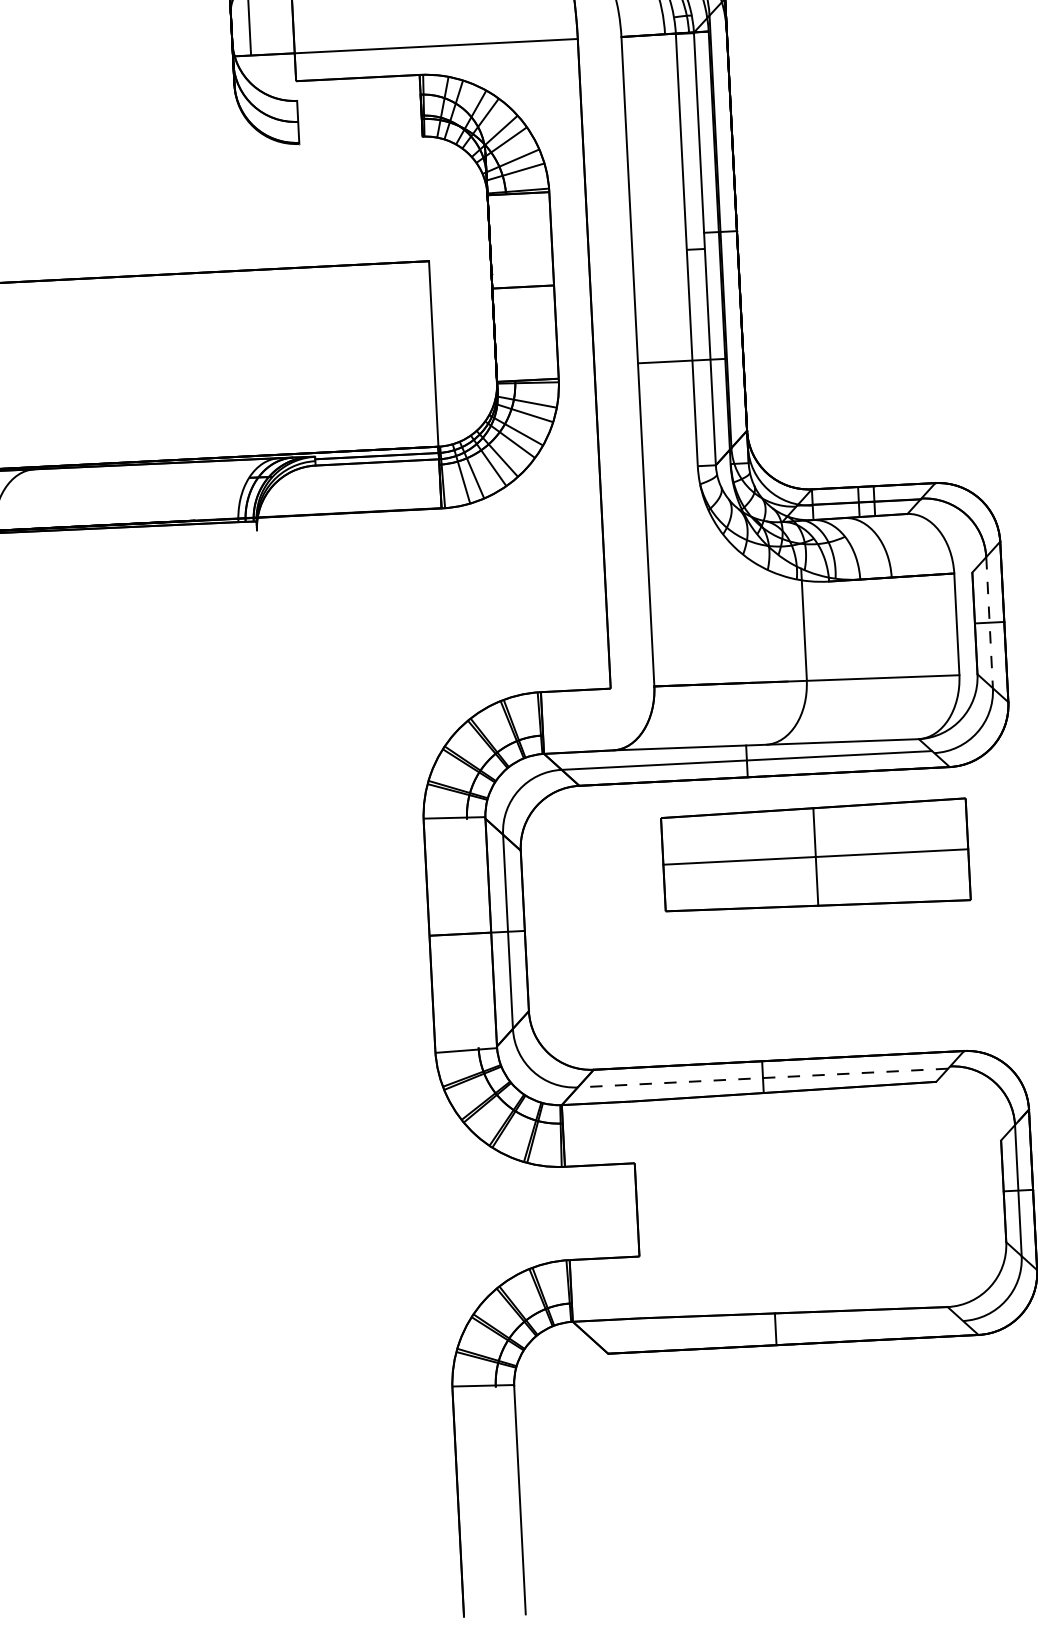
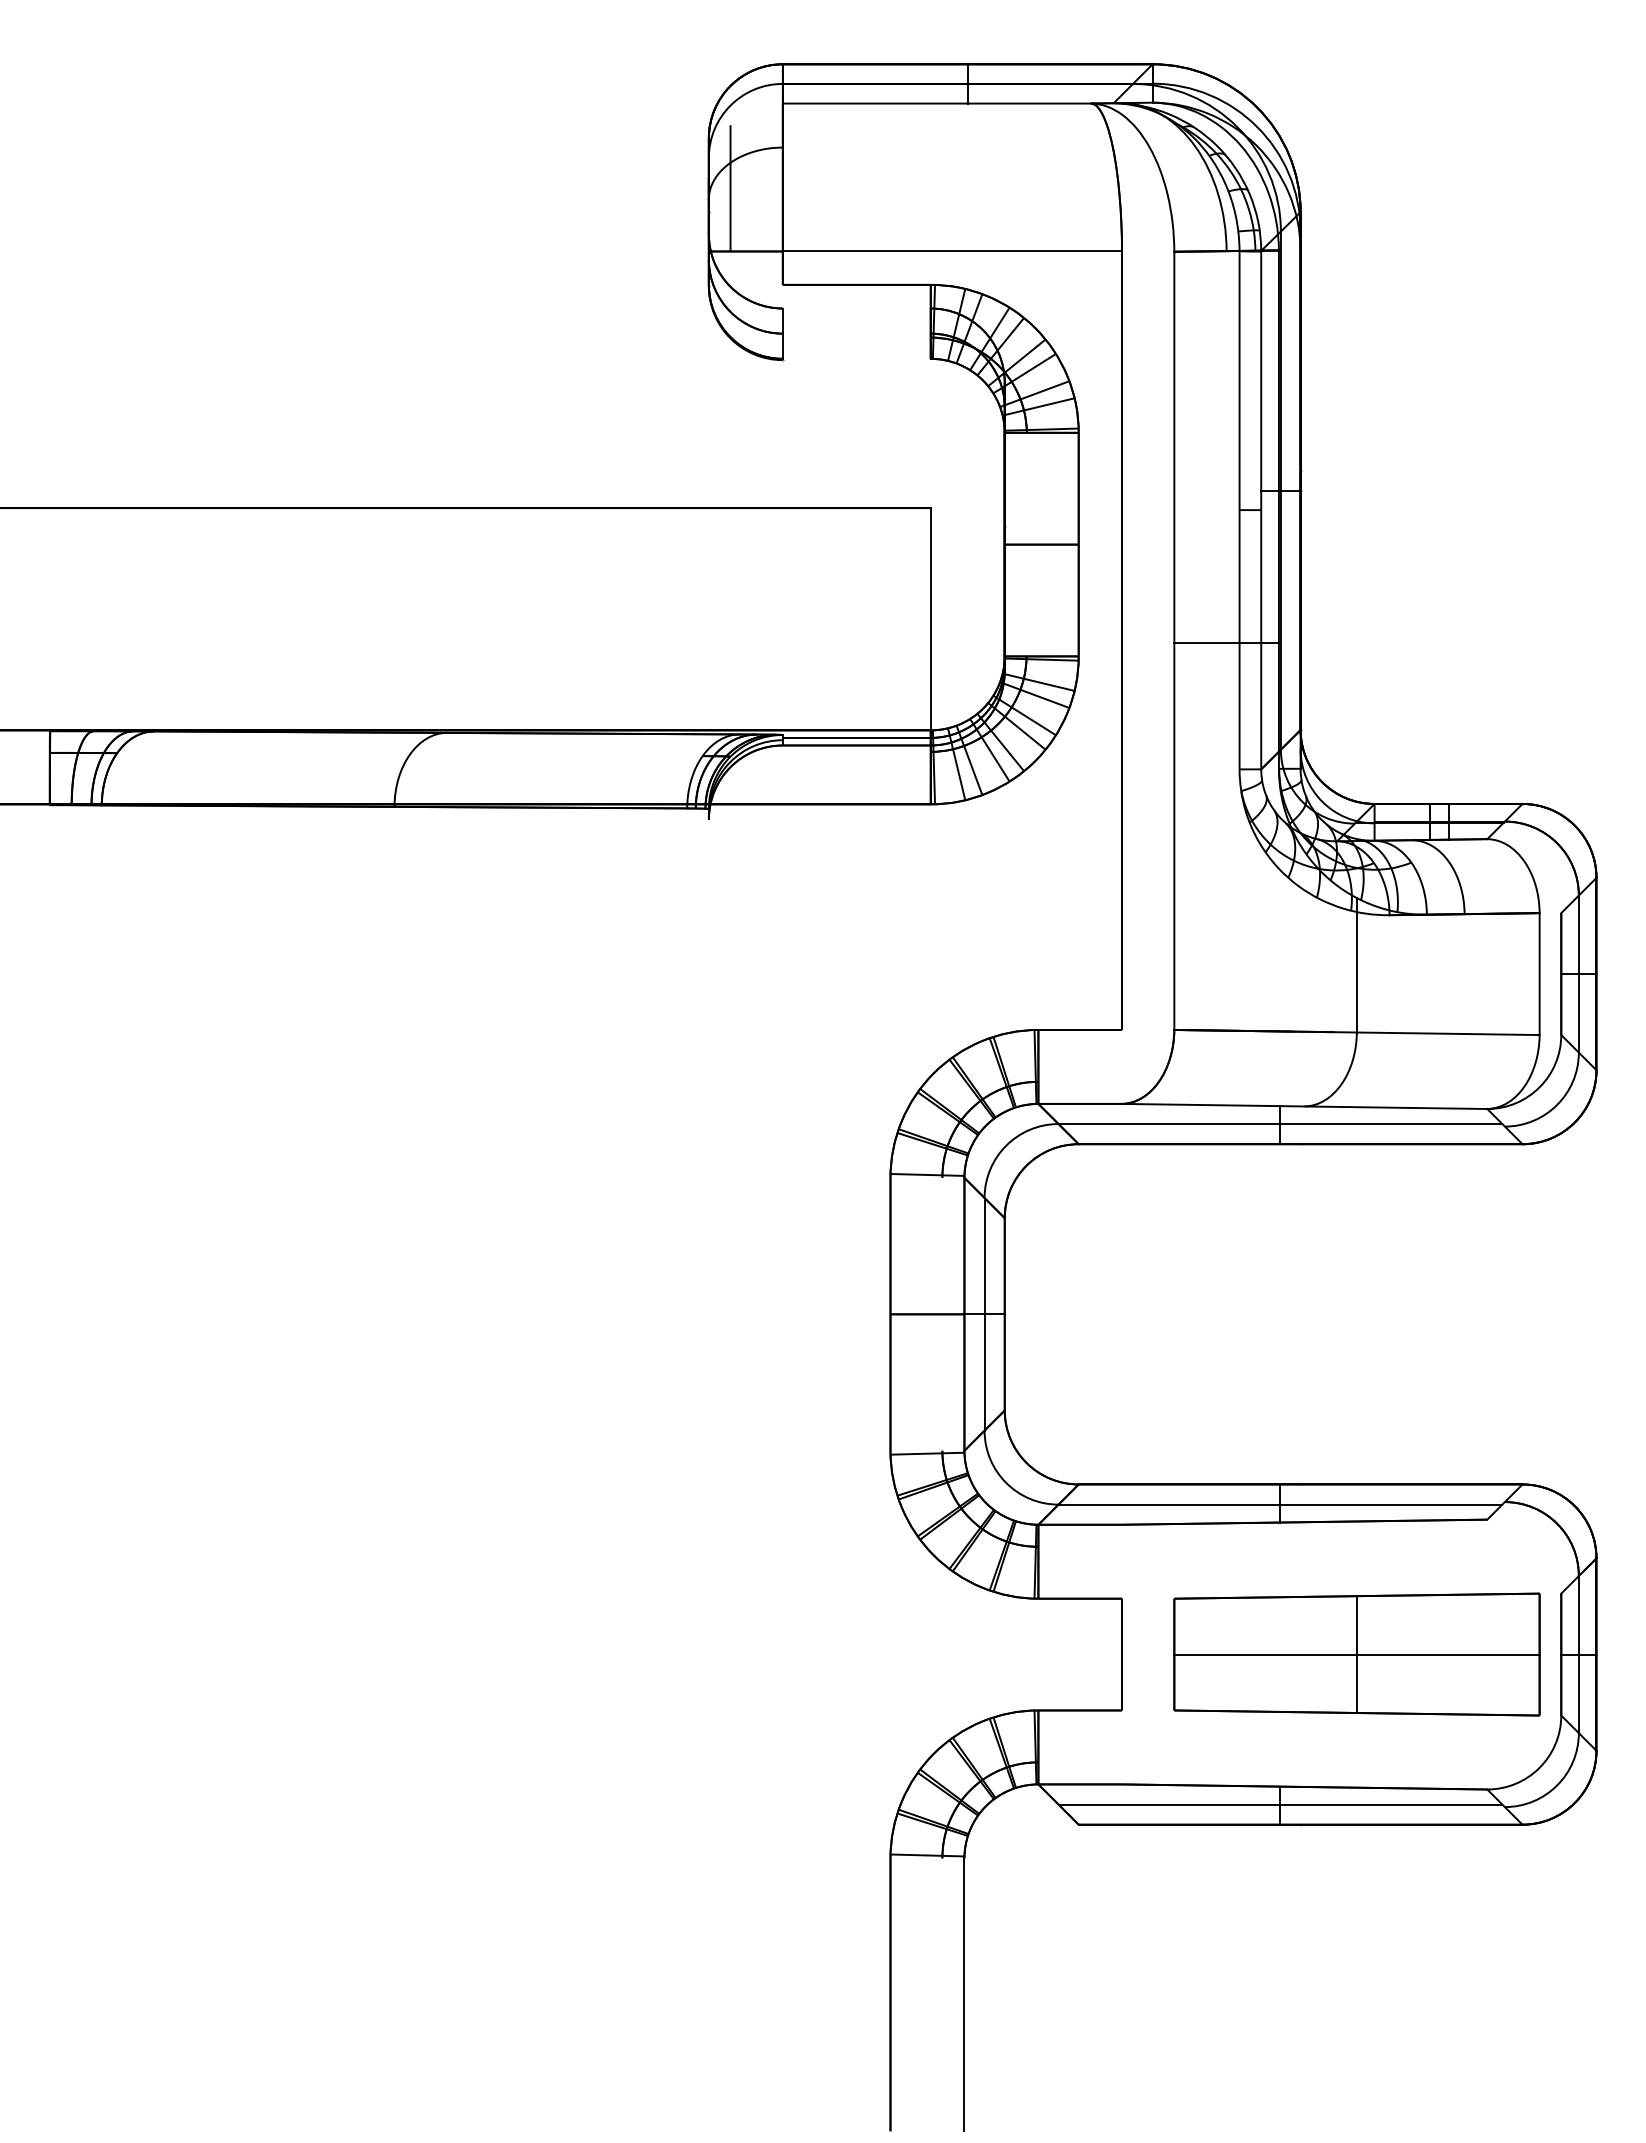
line: (989, 623) -> (1578, 974), dashed -> solid
part: (815, 856) -> (1356, 1654), moved
line: (763, 1077) -> (1280, 1504), dashed -> solid
line: (775, 1328) -> (1280, 1804), added

